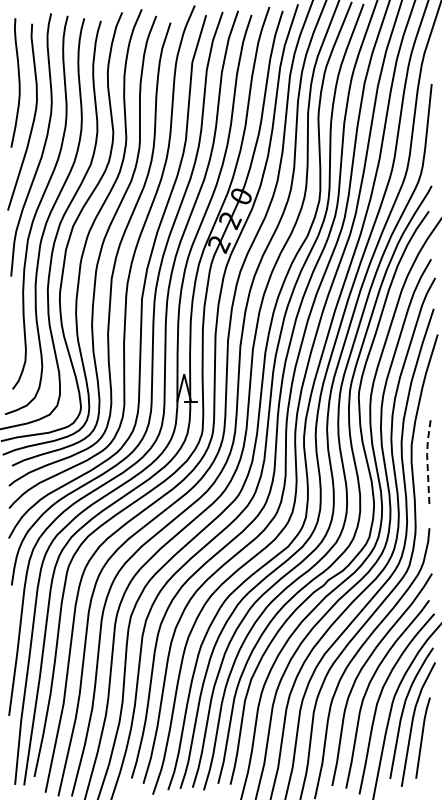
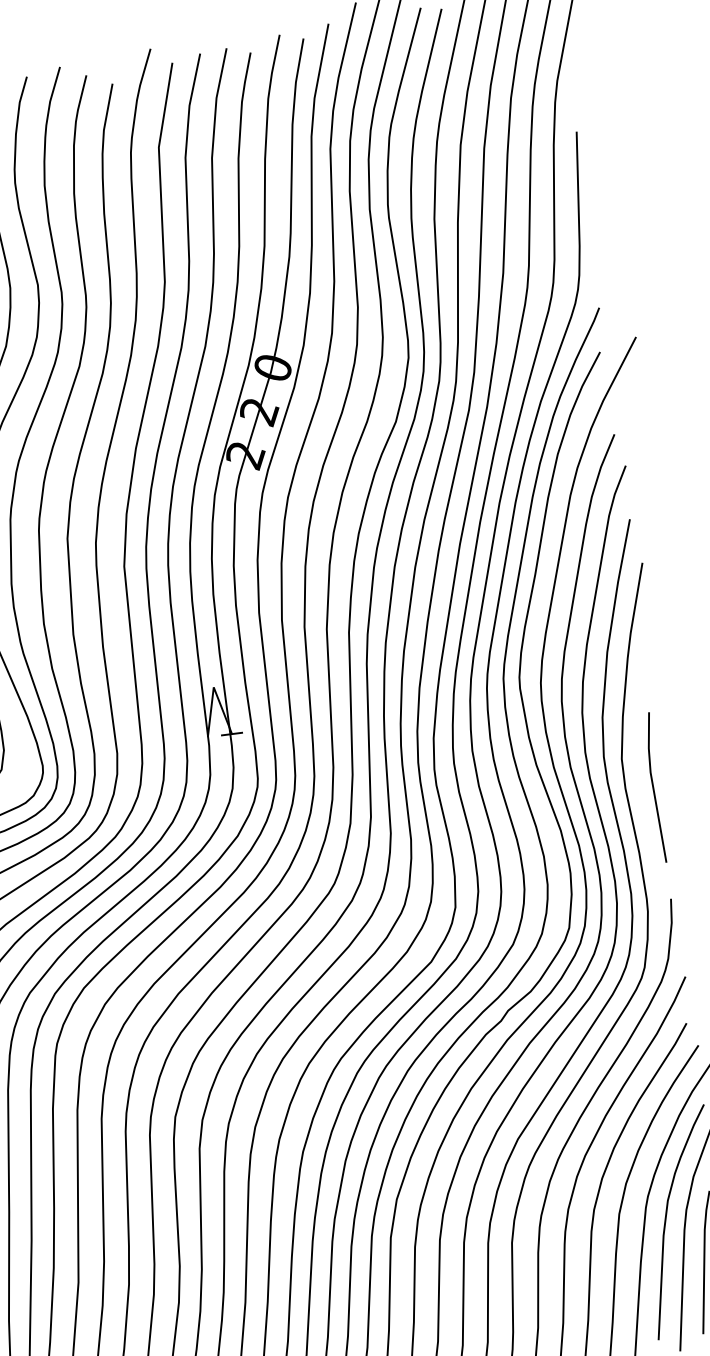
line: (427, 462) -> (653, 785), dashed -> solid

